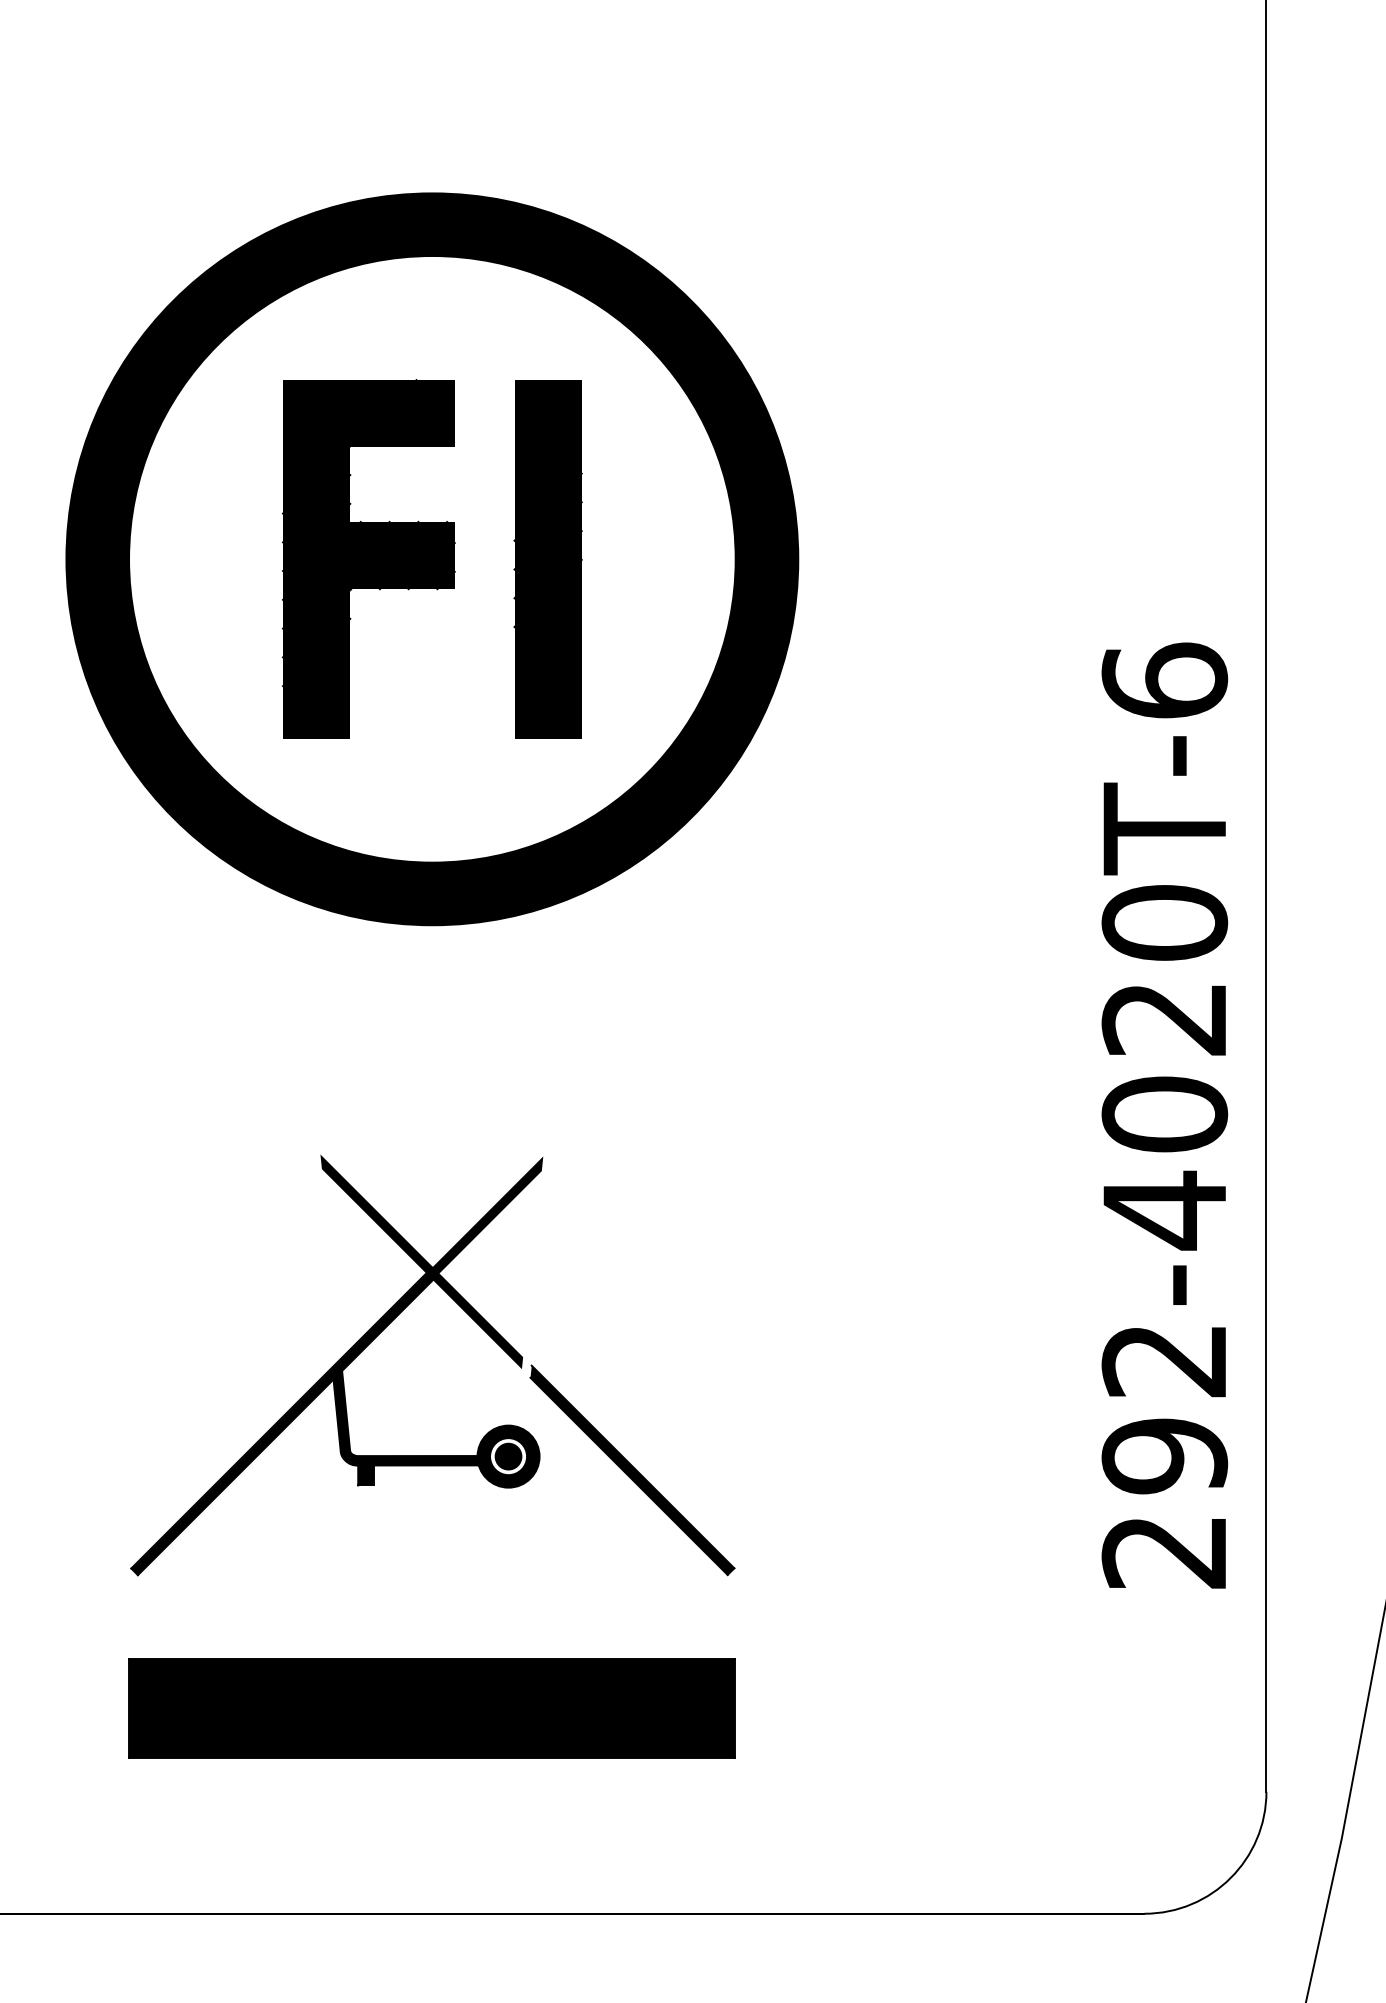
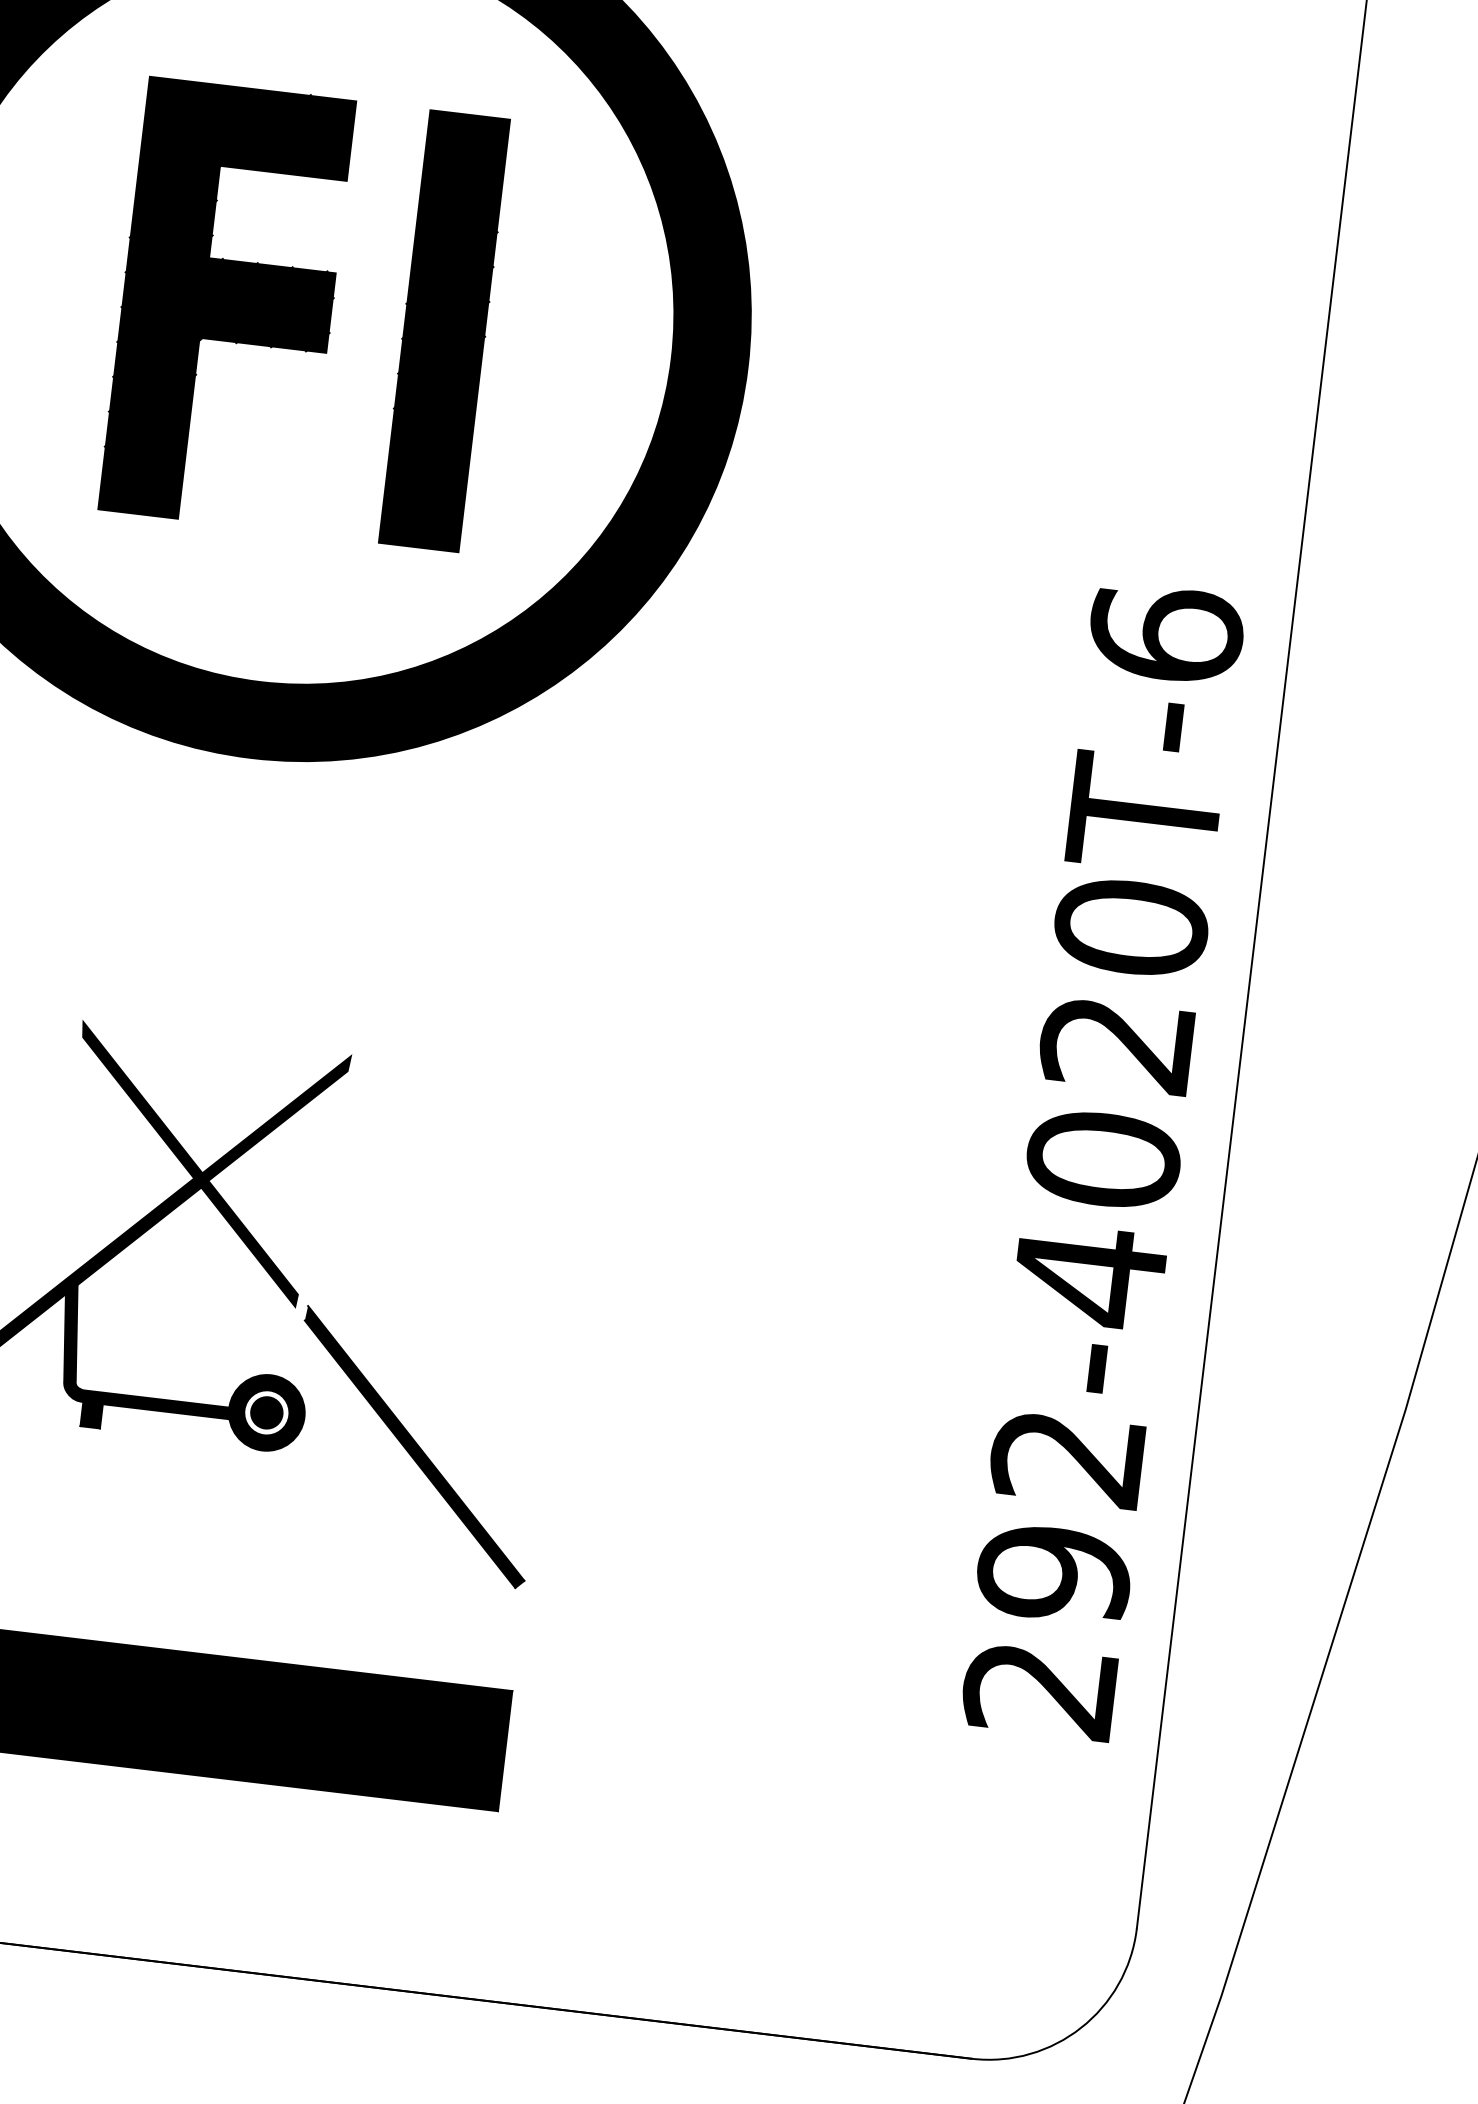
text: (1164, 1115) -> (1103, 1160), moved

